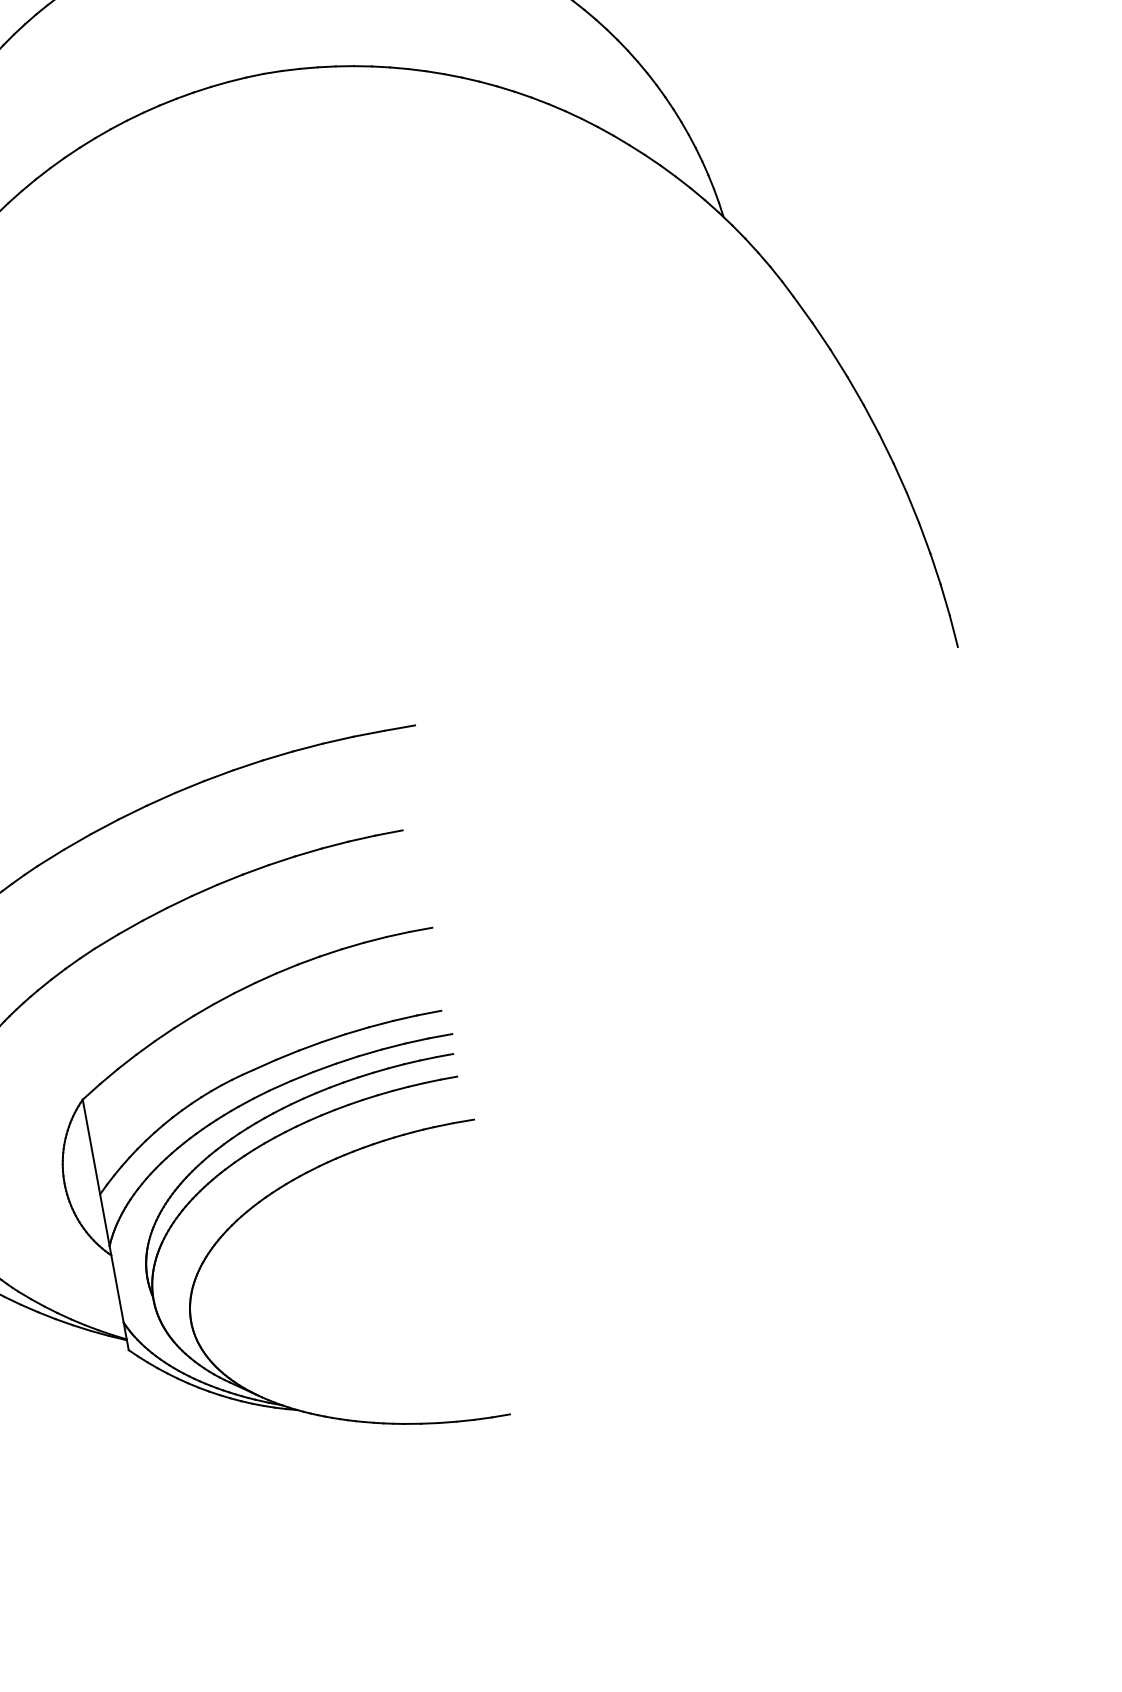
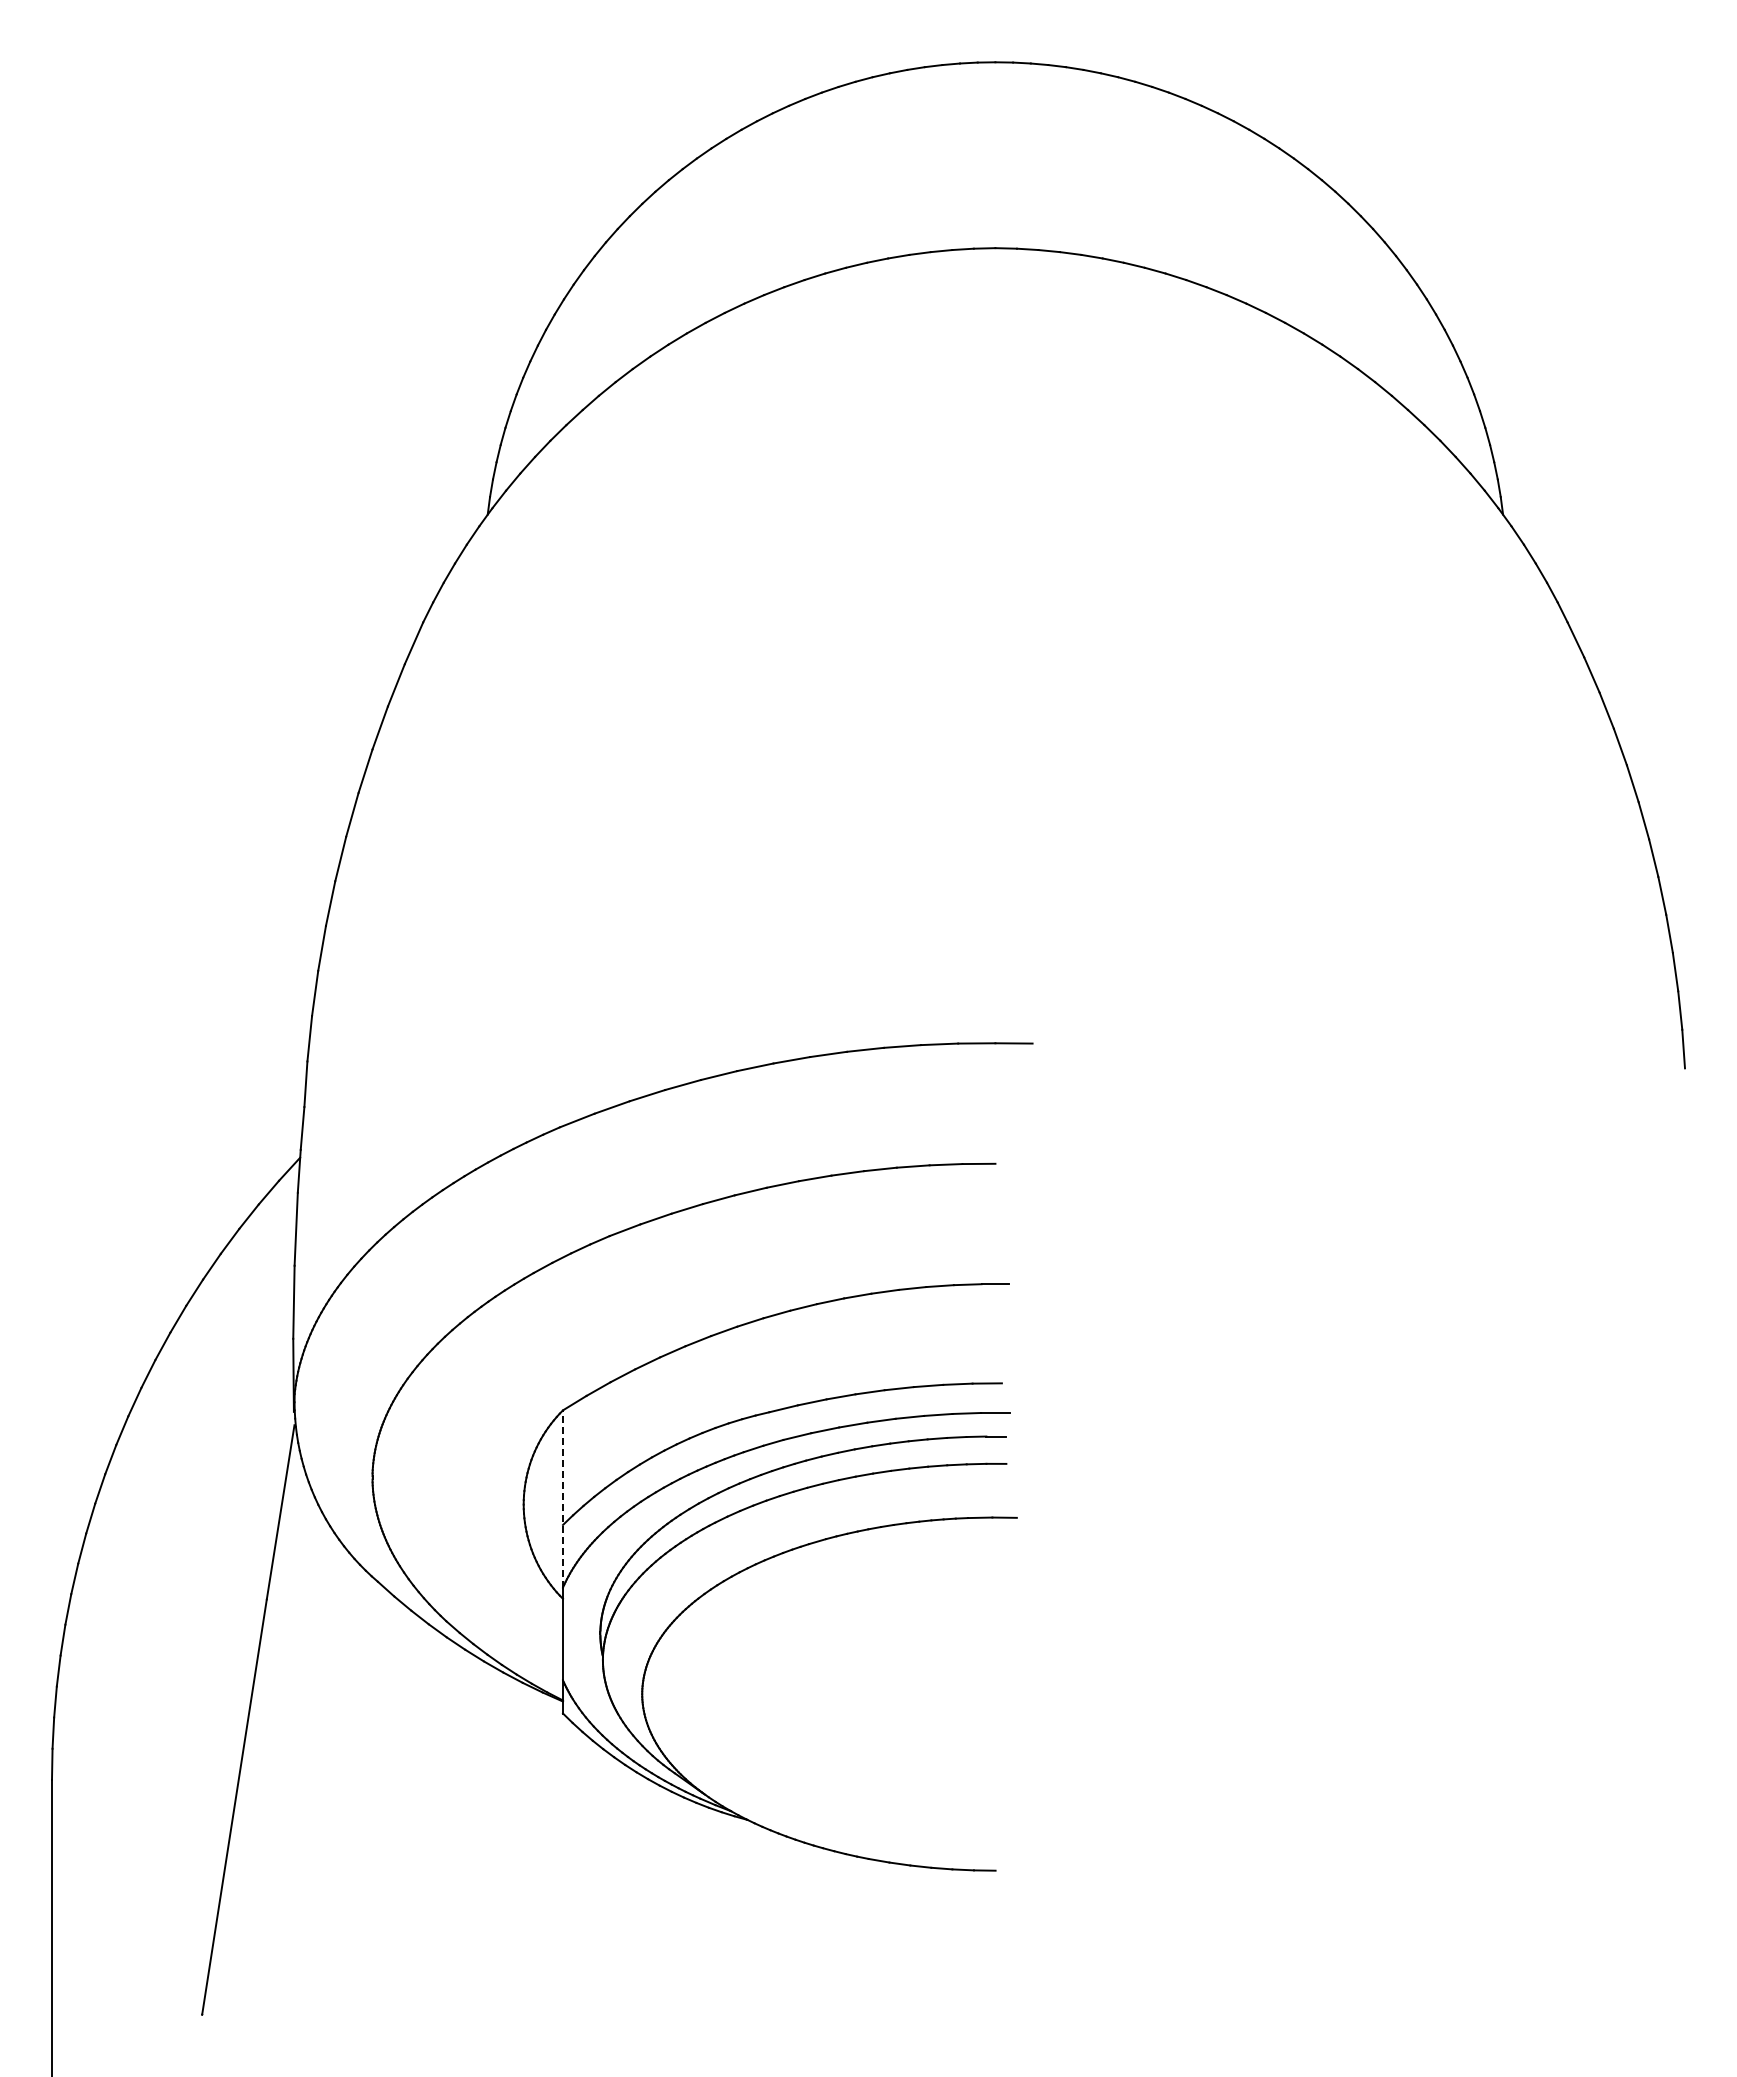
line: (96, 1173) -> (563, 1499), solid -> dashed

